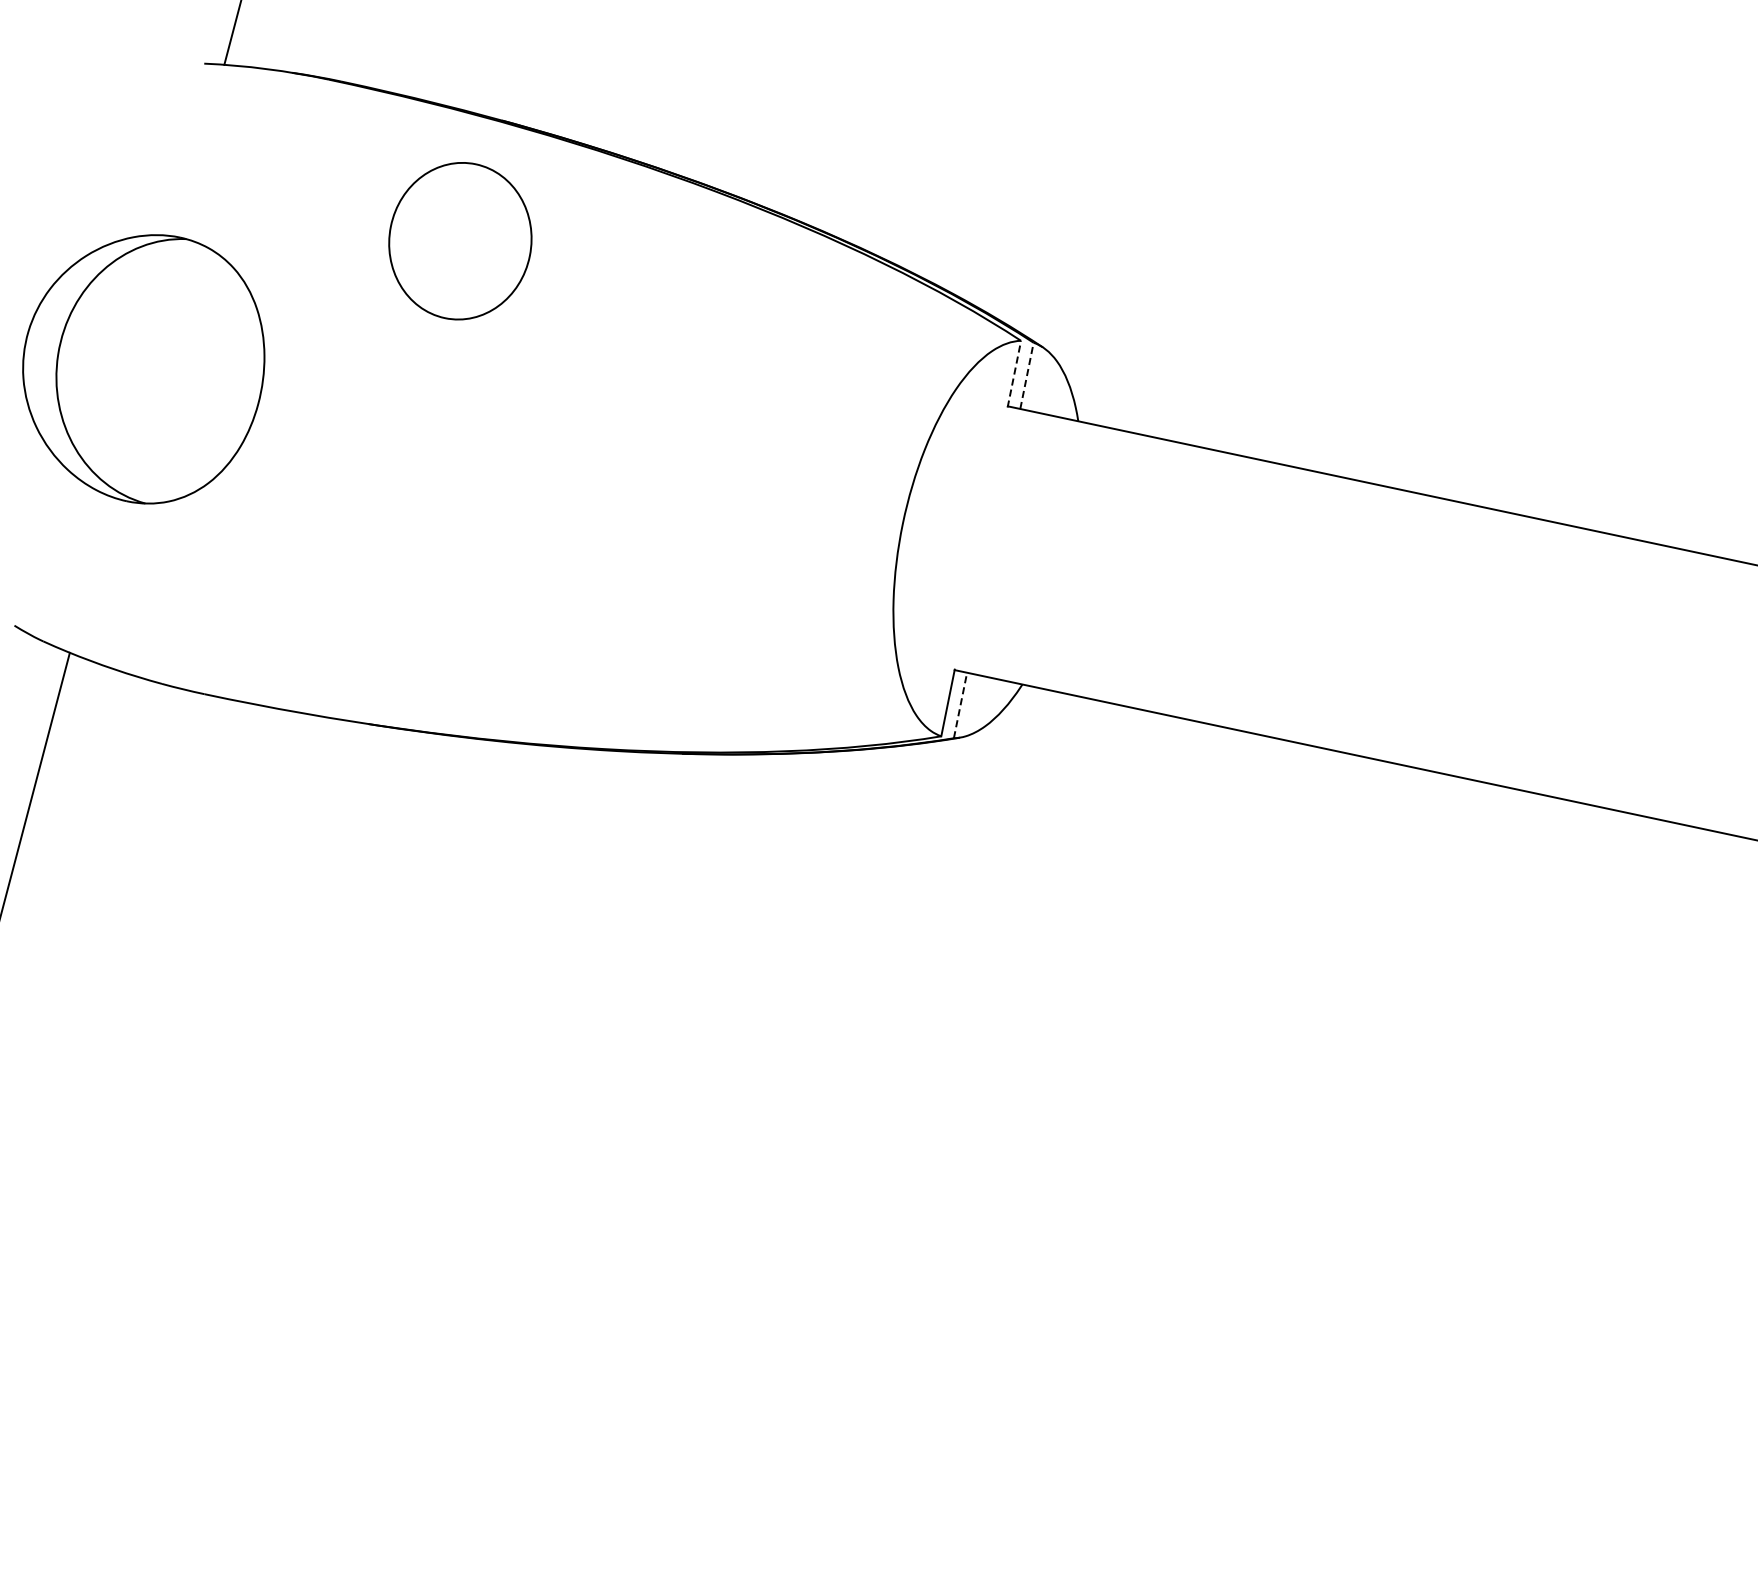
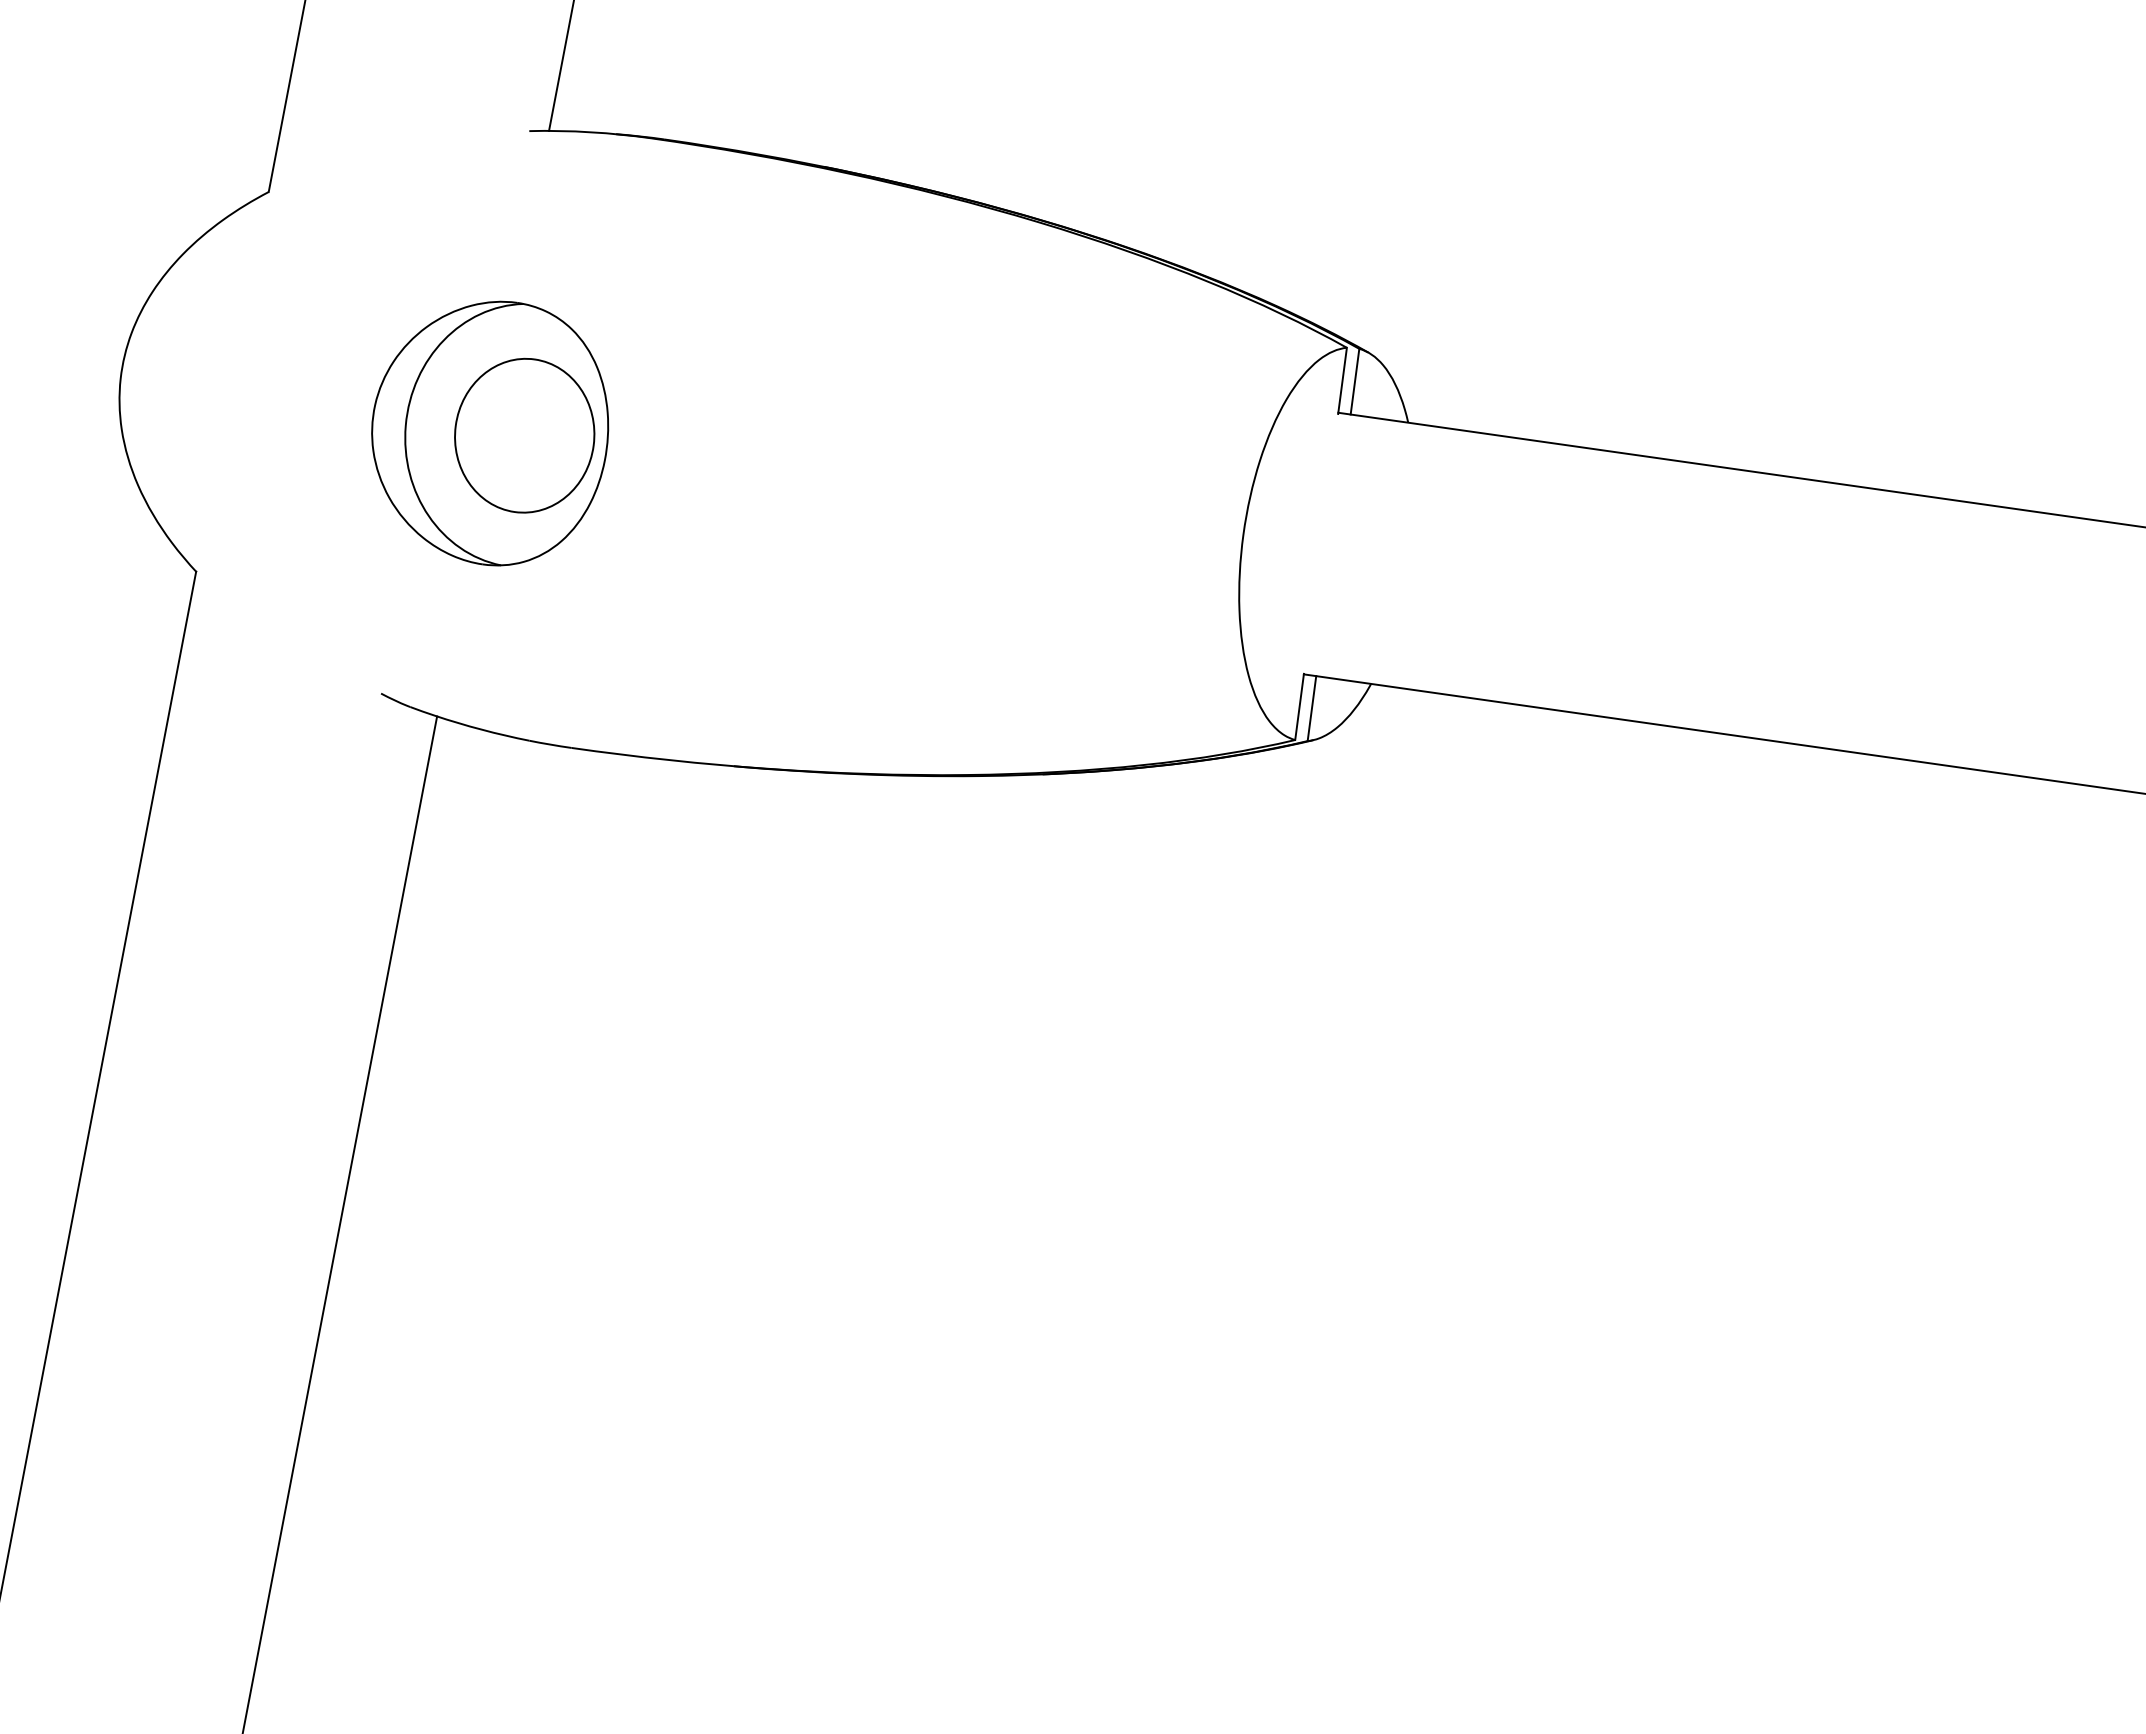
part: (460, 240) -> (524, 435), moved
line: (1014, 373) -> (1342, 380), dashed -> solid
line: (1027, 375) -> (1355, 381), dashed -> solid
line: (960, 705) -> (1311, 708), dashed -> solid

